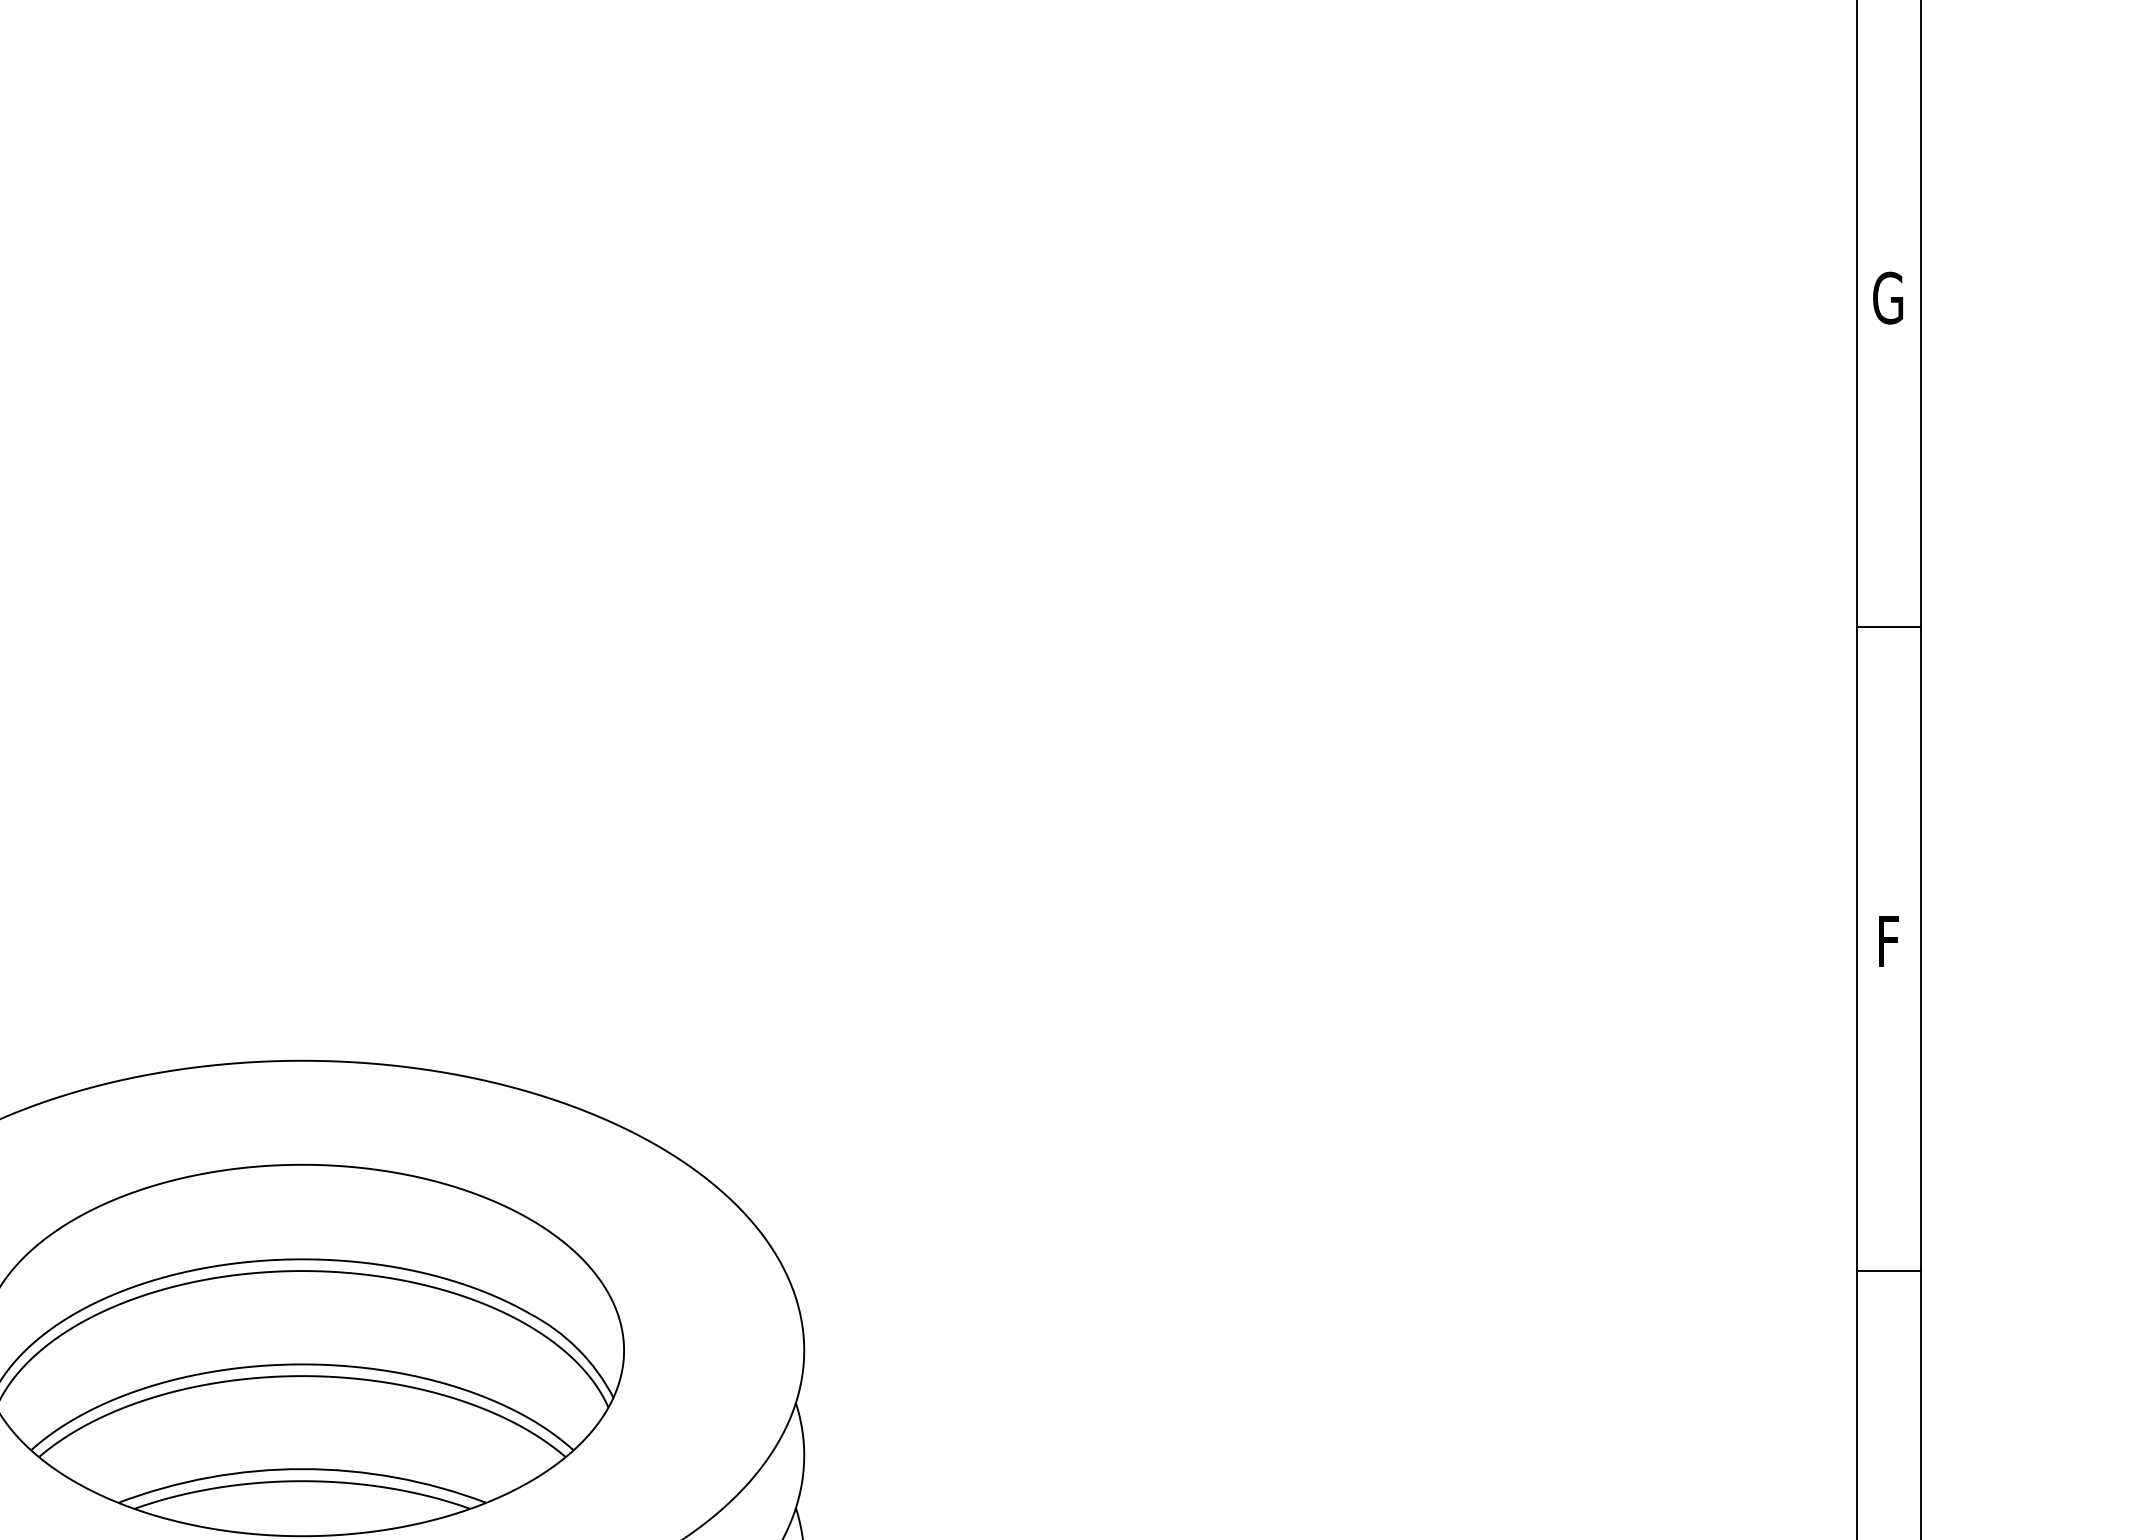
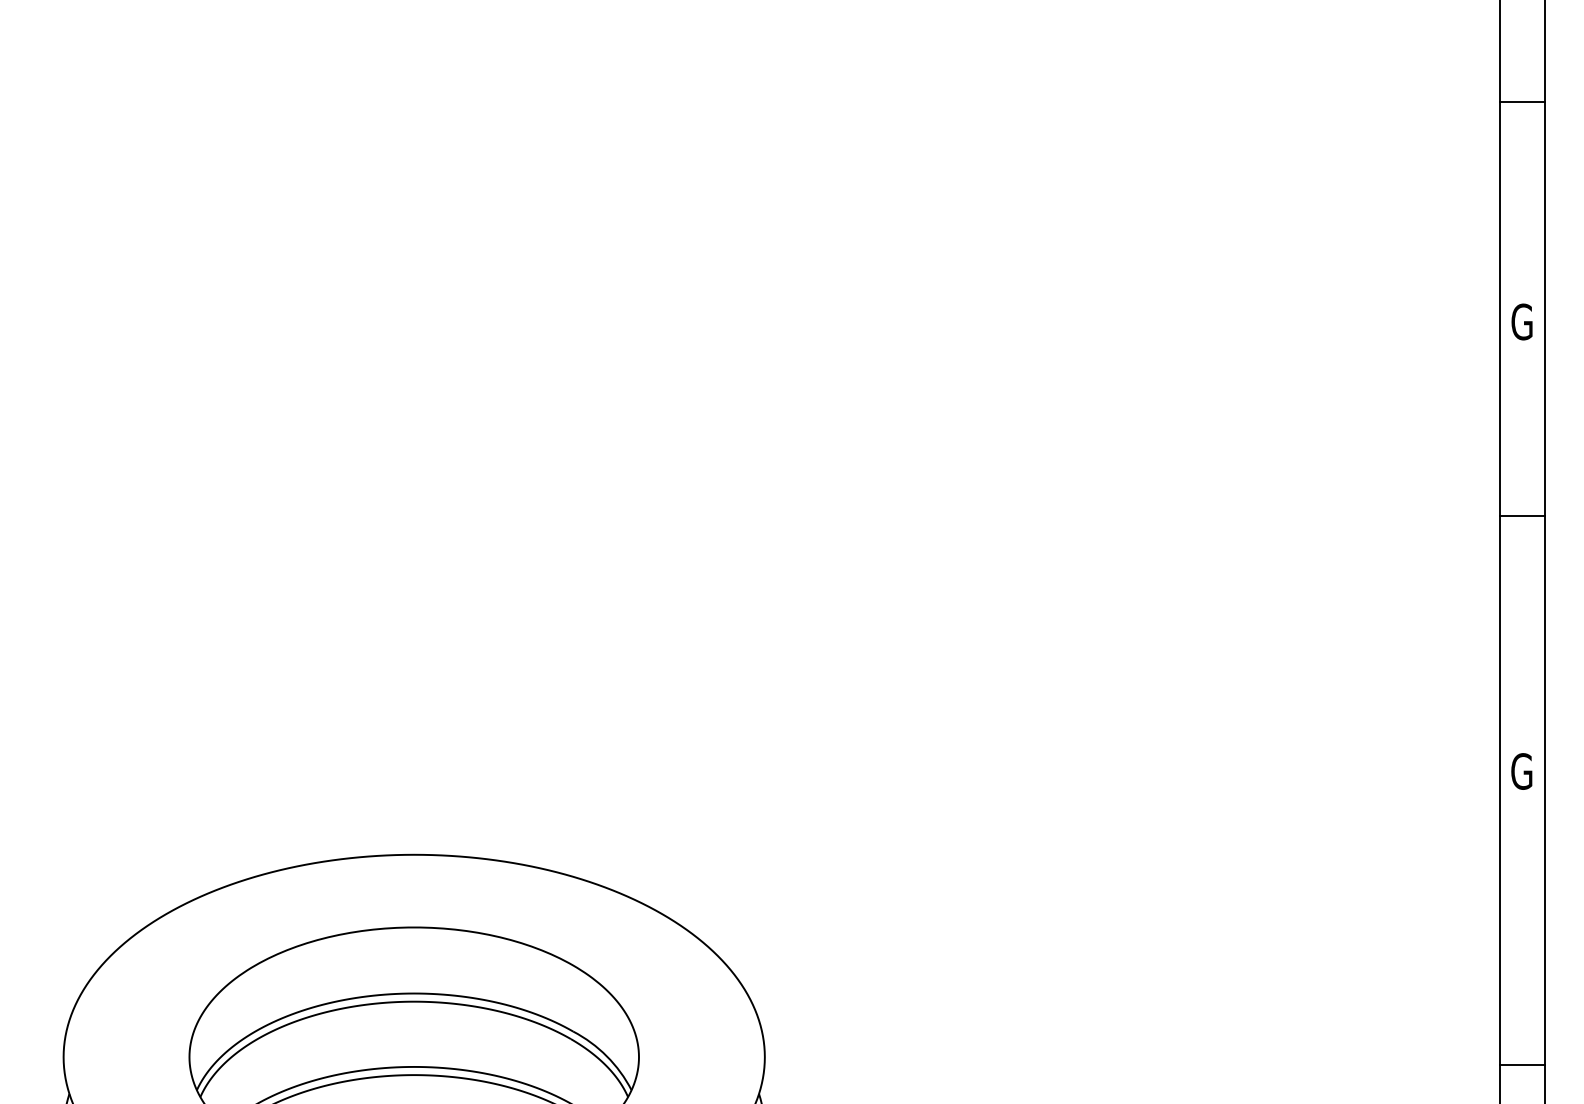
line: (1888, 626) -> (1522, 515), moved
text: (1887, 941) -> (1521, 771), F -> G
line: (1888, 1270) -> (1522, 1065), moved

